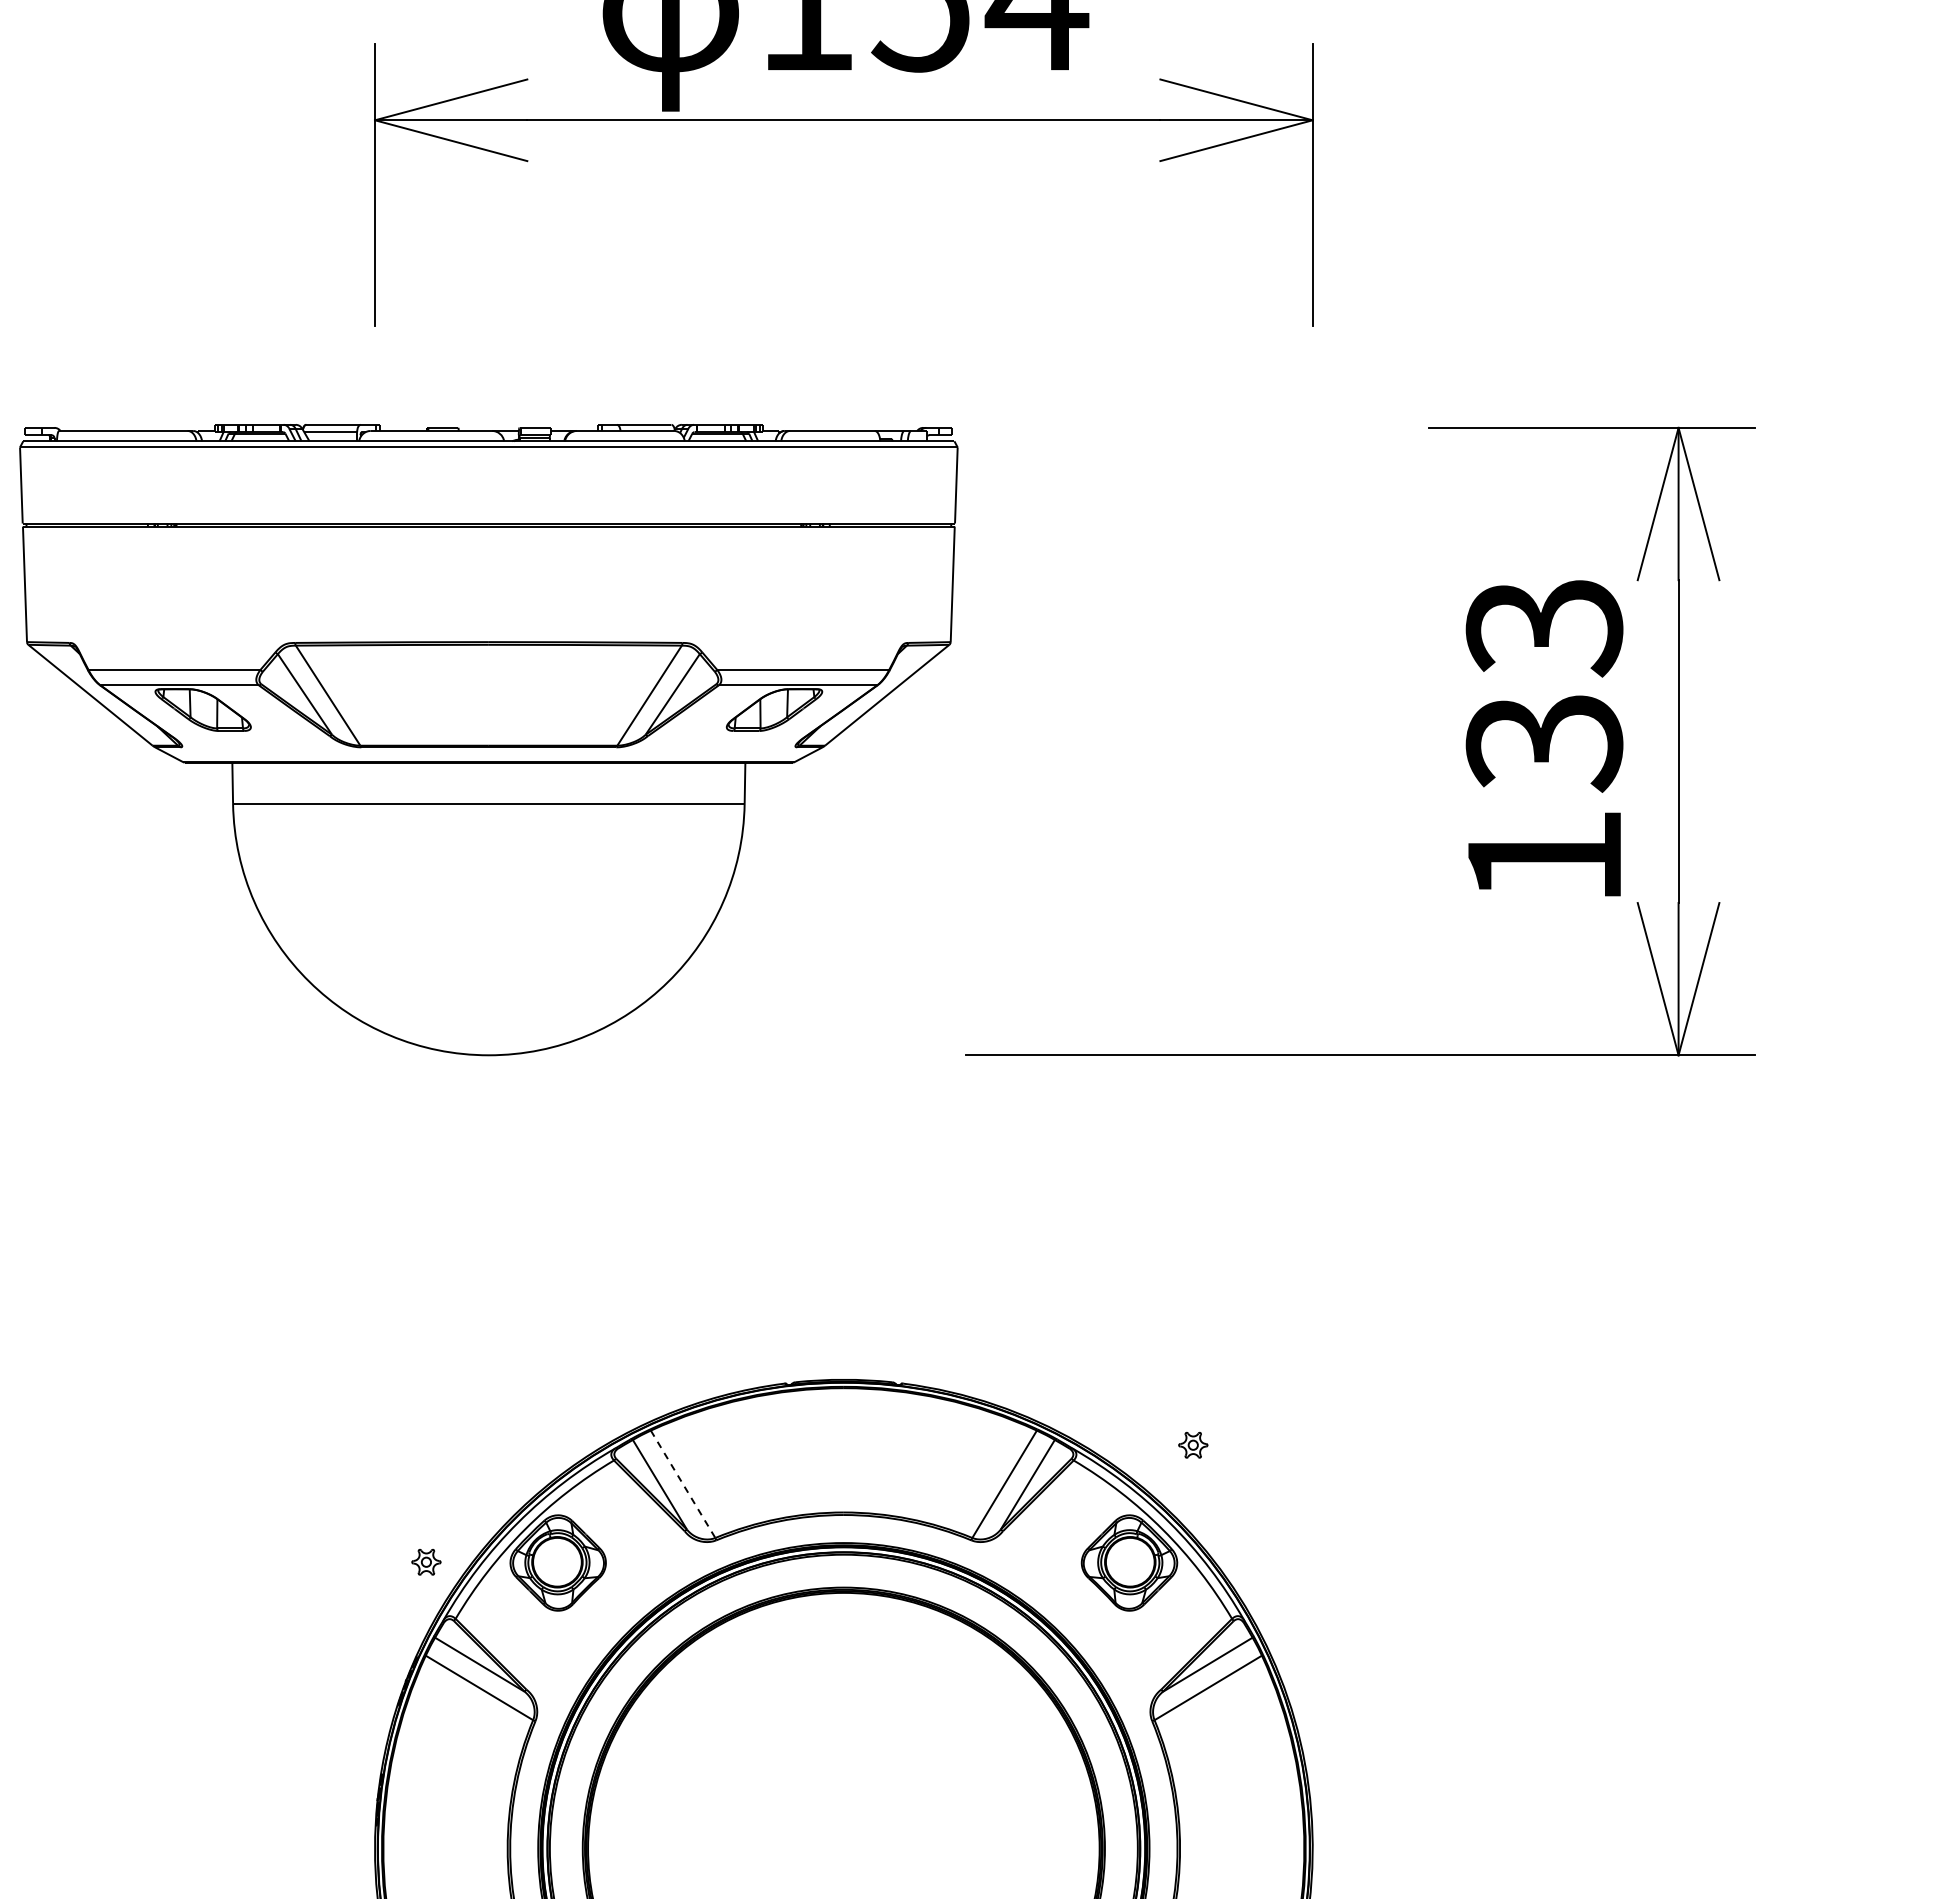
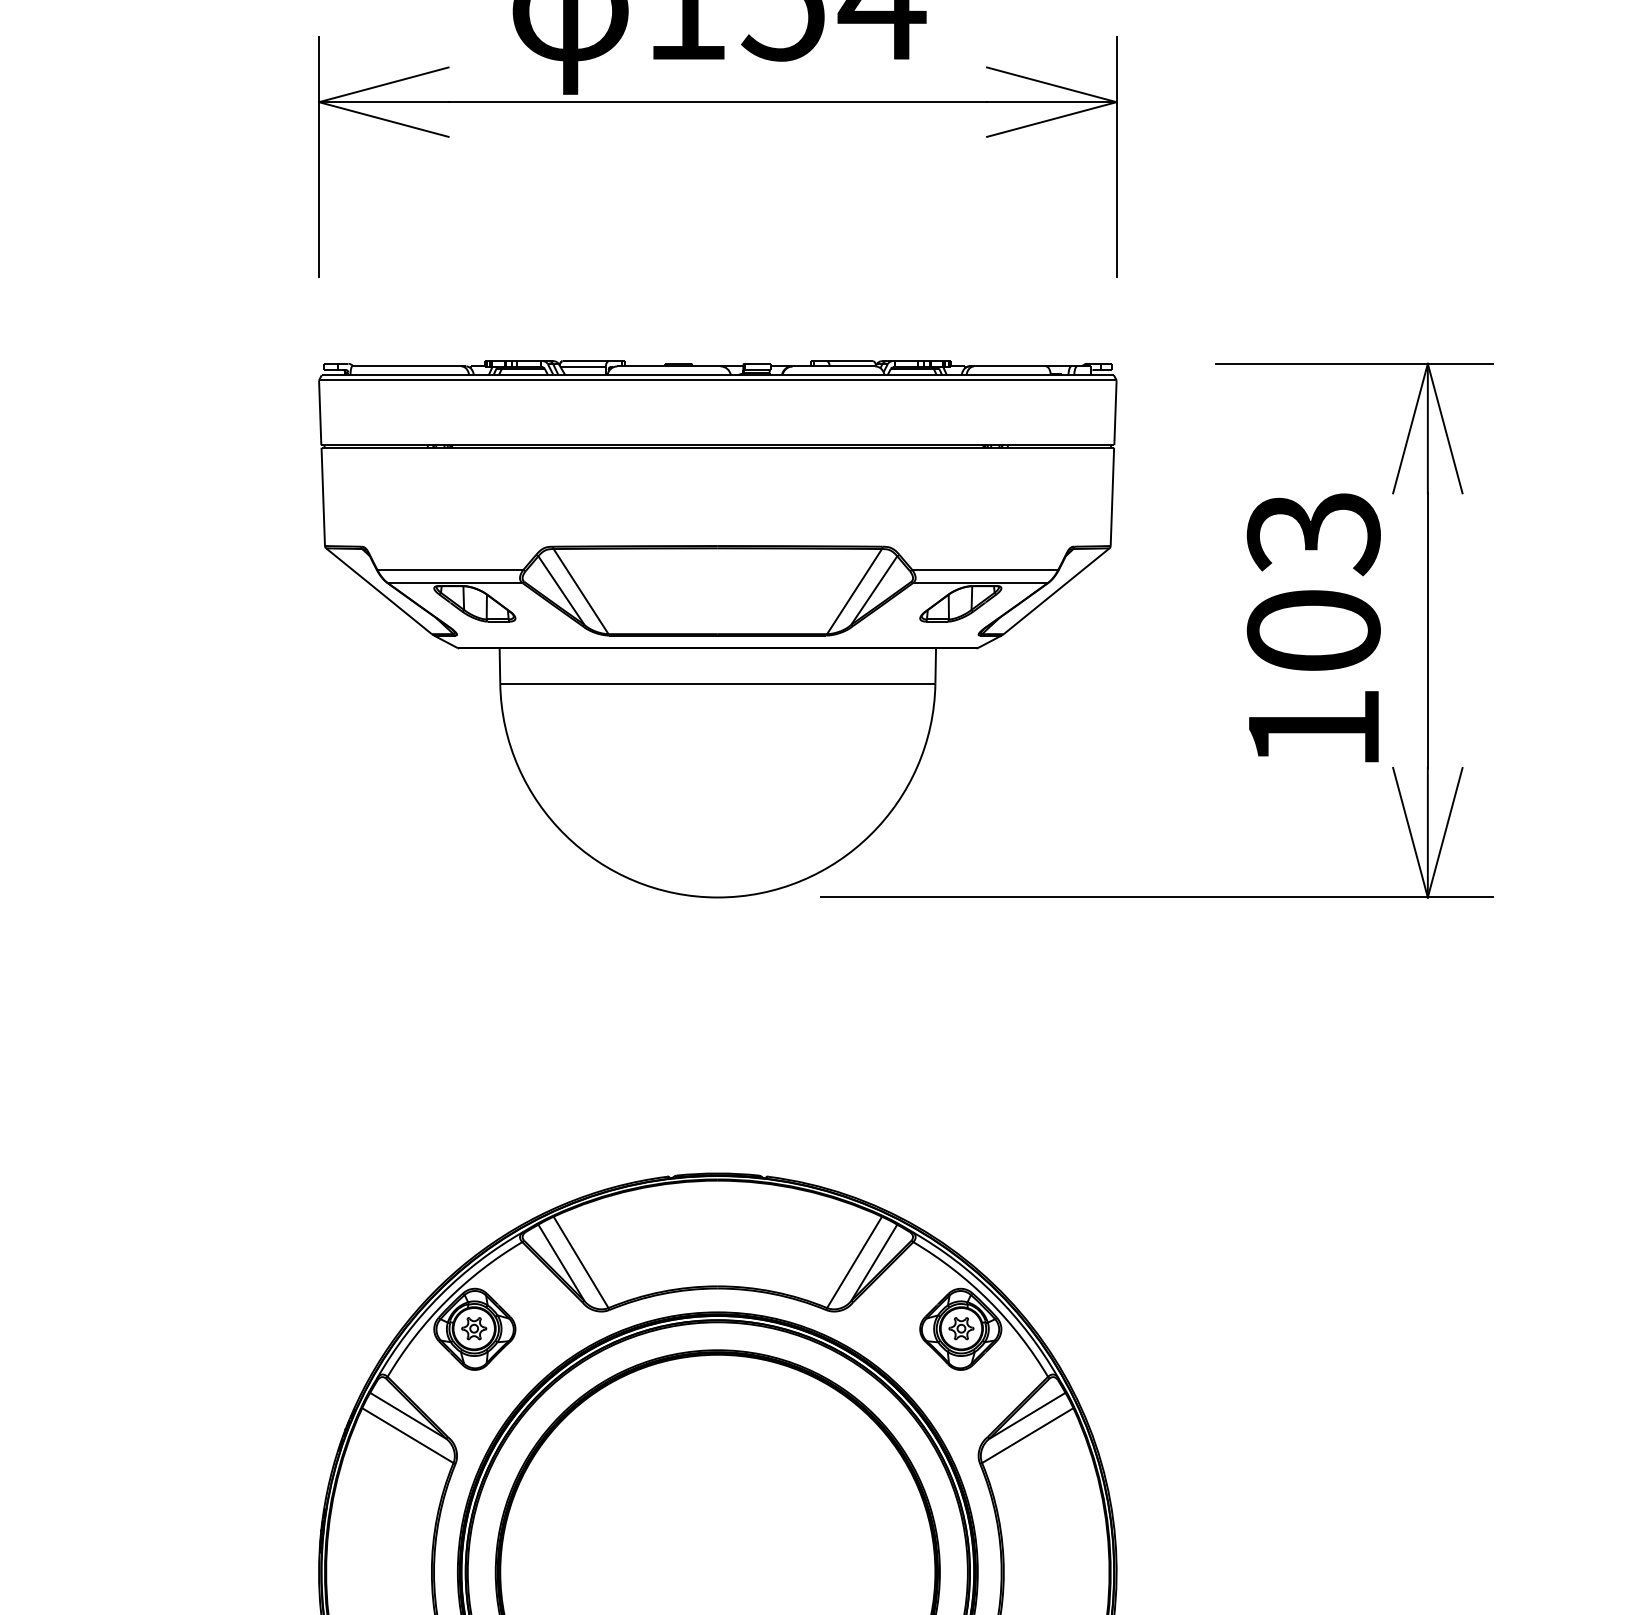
part: (488, 740) -> (717, 629), moved
text: (1544, 743) -> (1313, 632), 133 -> 103
part: (1193, 1444) -> (961, 1328), moved
line: (683, 1484) -> (581, 1262), dashed -> solid
part: (426, 1562) -> (474, 1328), moved

